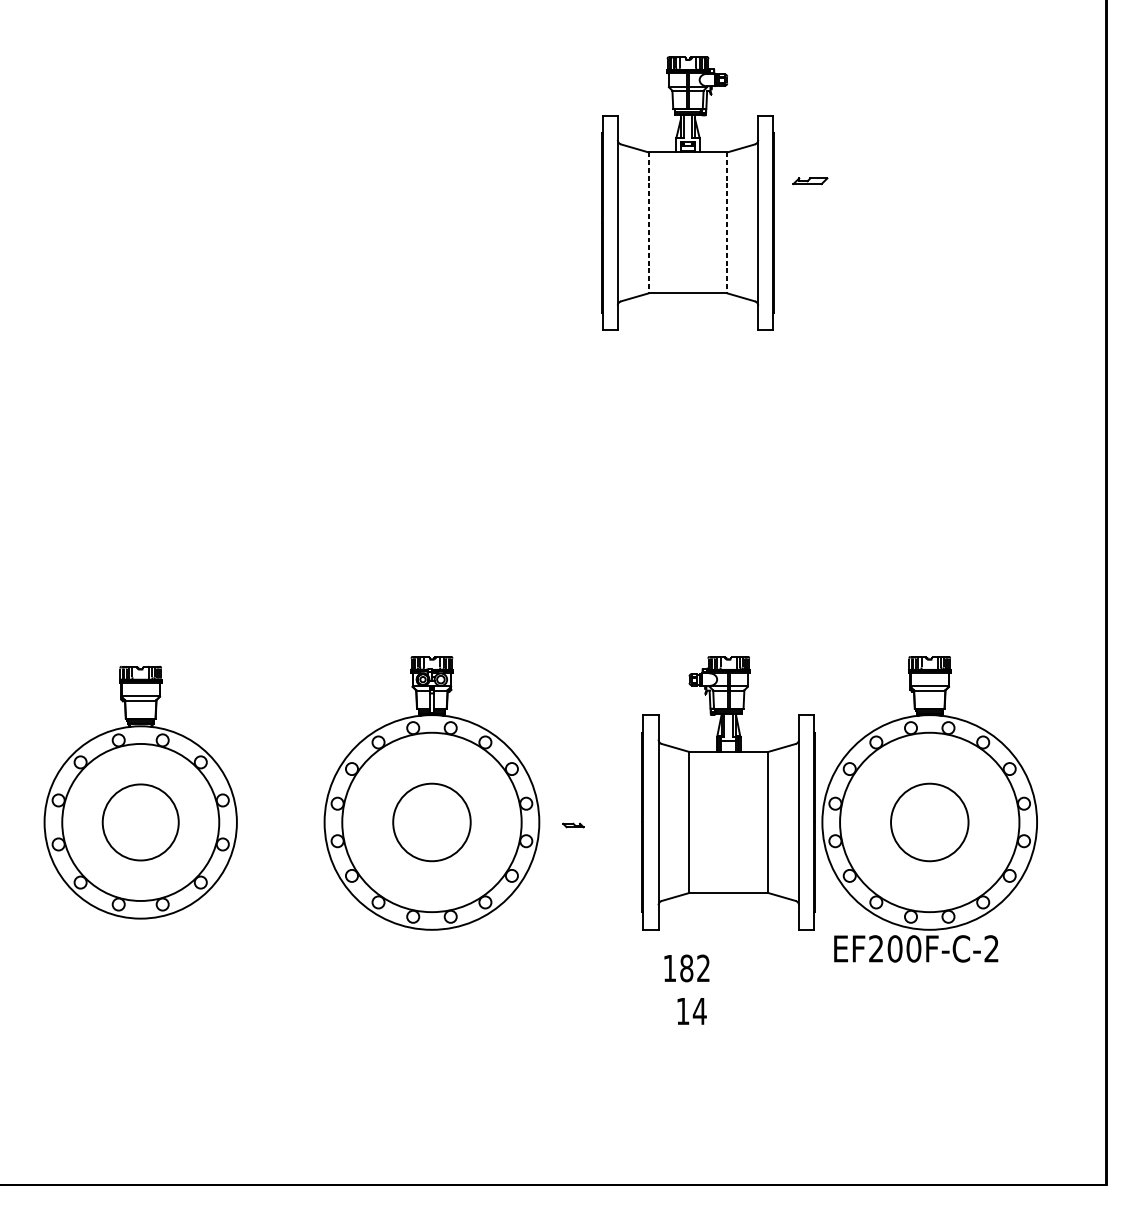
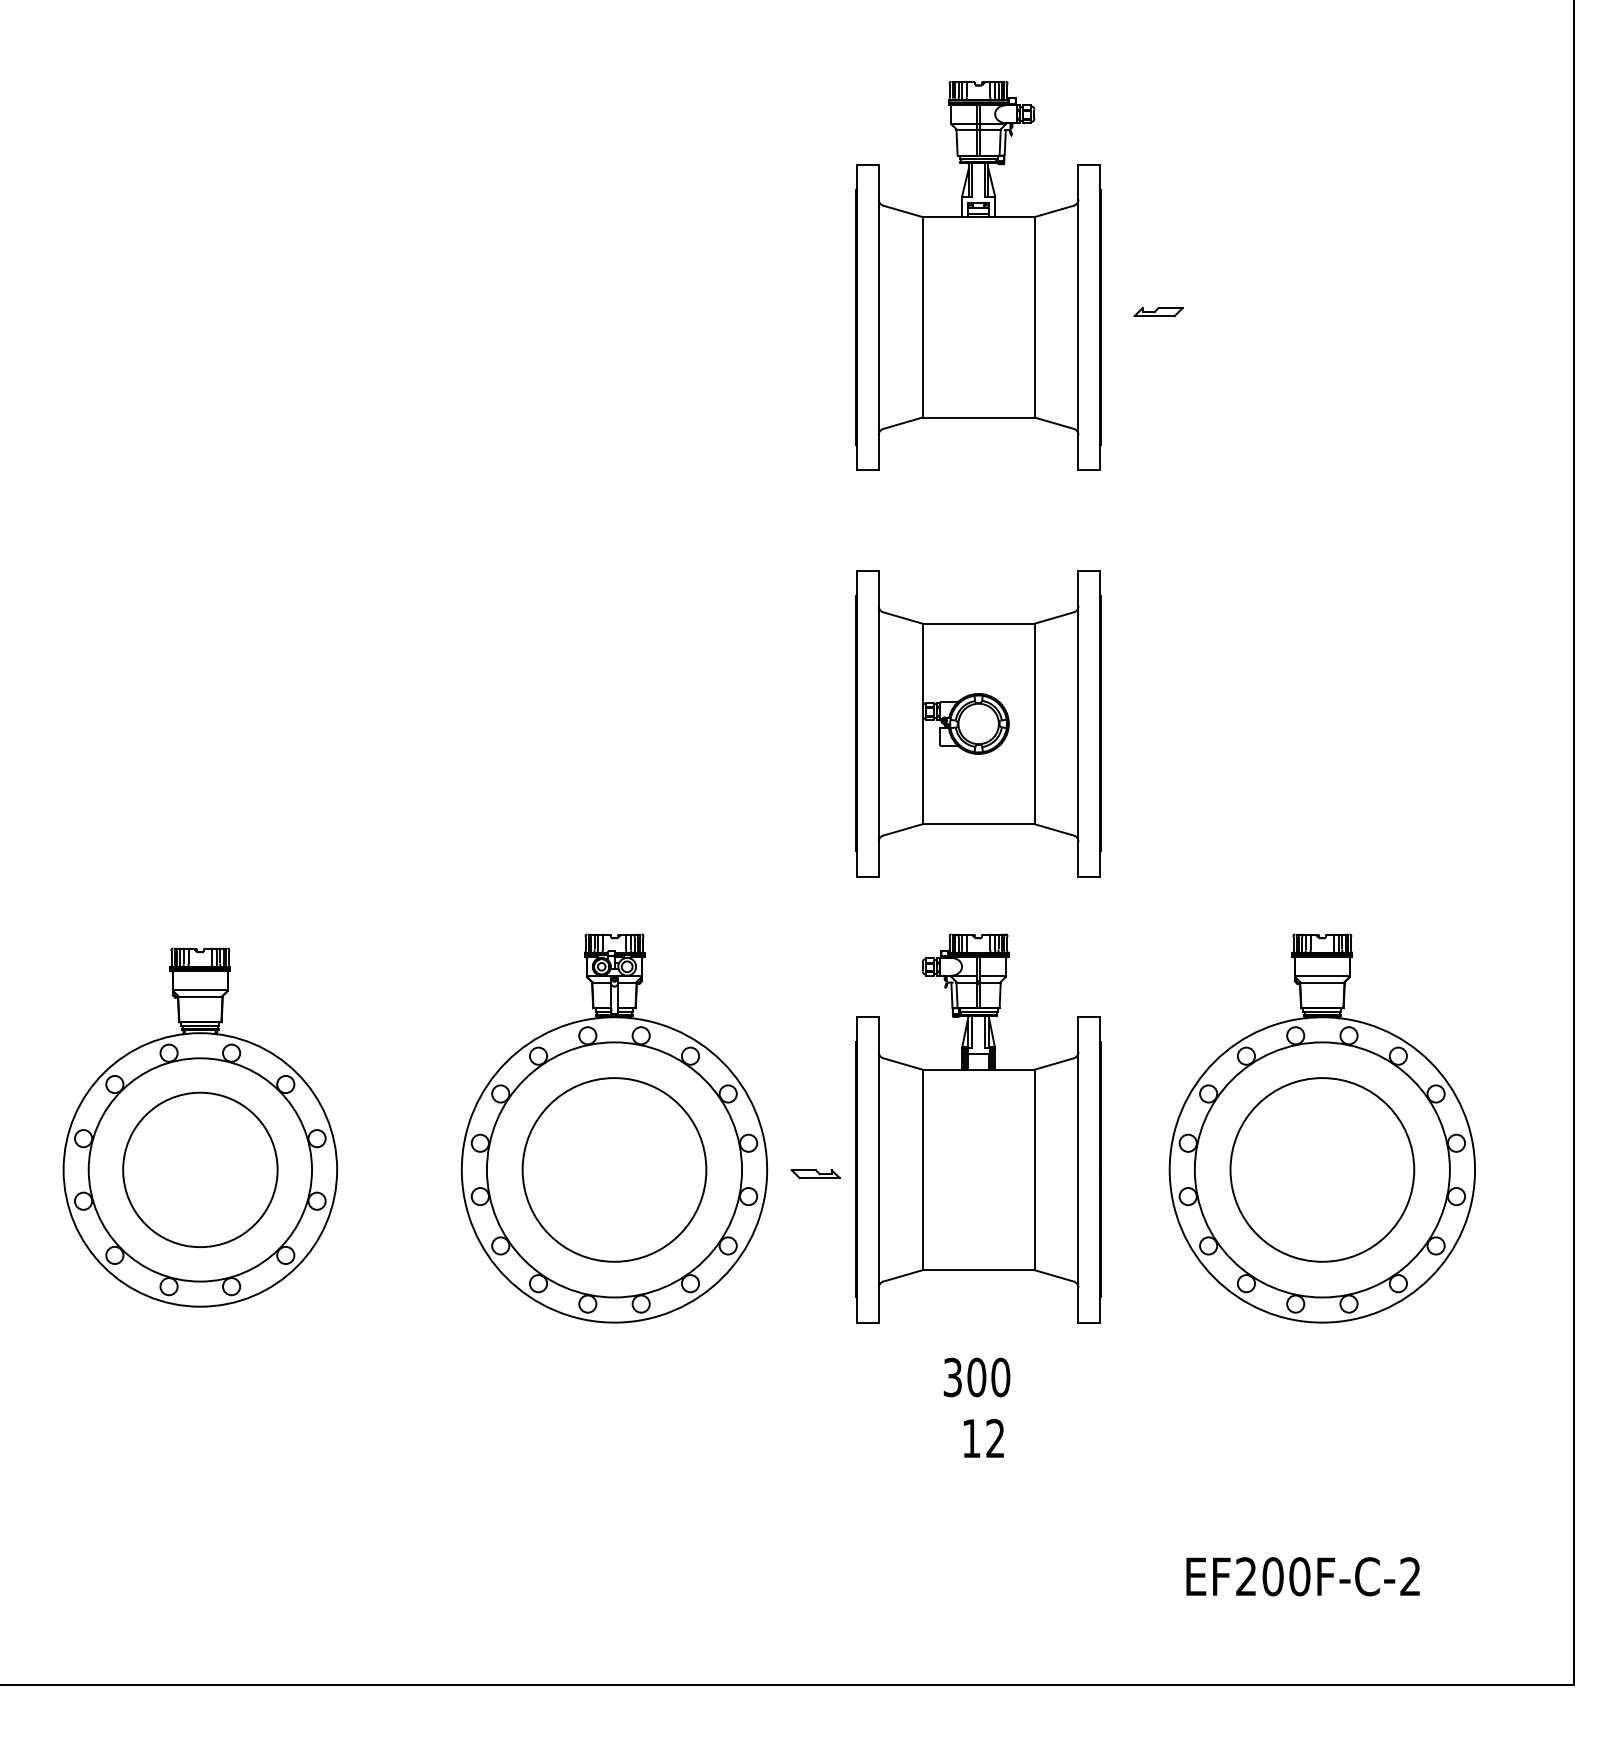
part: (810, 181) -> (1158, 312), moved
line: (648, 223) -> (922, 317), dashed -> solid
line: (727, 223) -> (1034, 317), dashed -> solid
part: (687, 508) -> (978, 723), added
part: (728, 793) -> (978, 1128), moved
circle: (140, 822) -> (200, 1169), size x1.43
circle: (431, 822) -> (614, 1169), size x1.67
circle: (929, 822) -> (1322, 1169), size x1.67
part: (573, 825) -> (815, 1174), size x1.67
text: (915, 948) -> (1302, 1576), moved
text: (686, 968) -> (976, 1377), 182 -> 300
text: (699, 1010) -> (995, 1437), 14 -> 12

